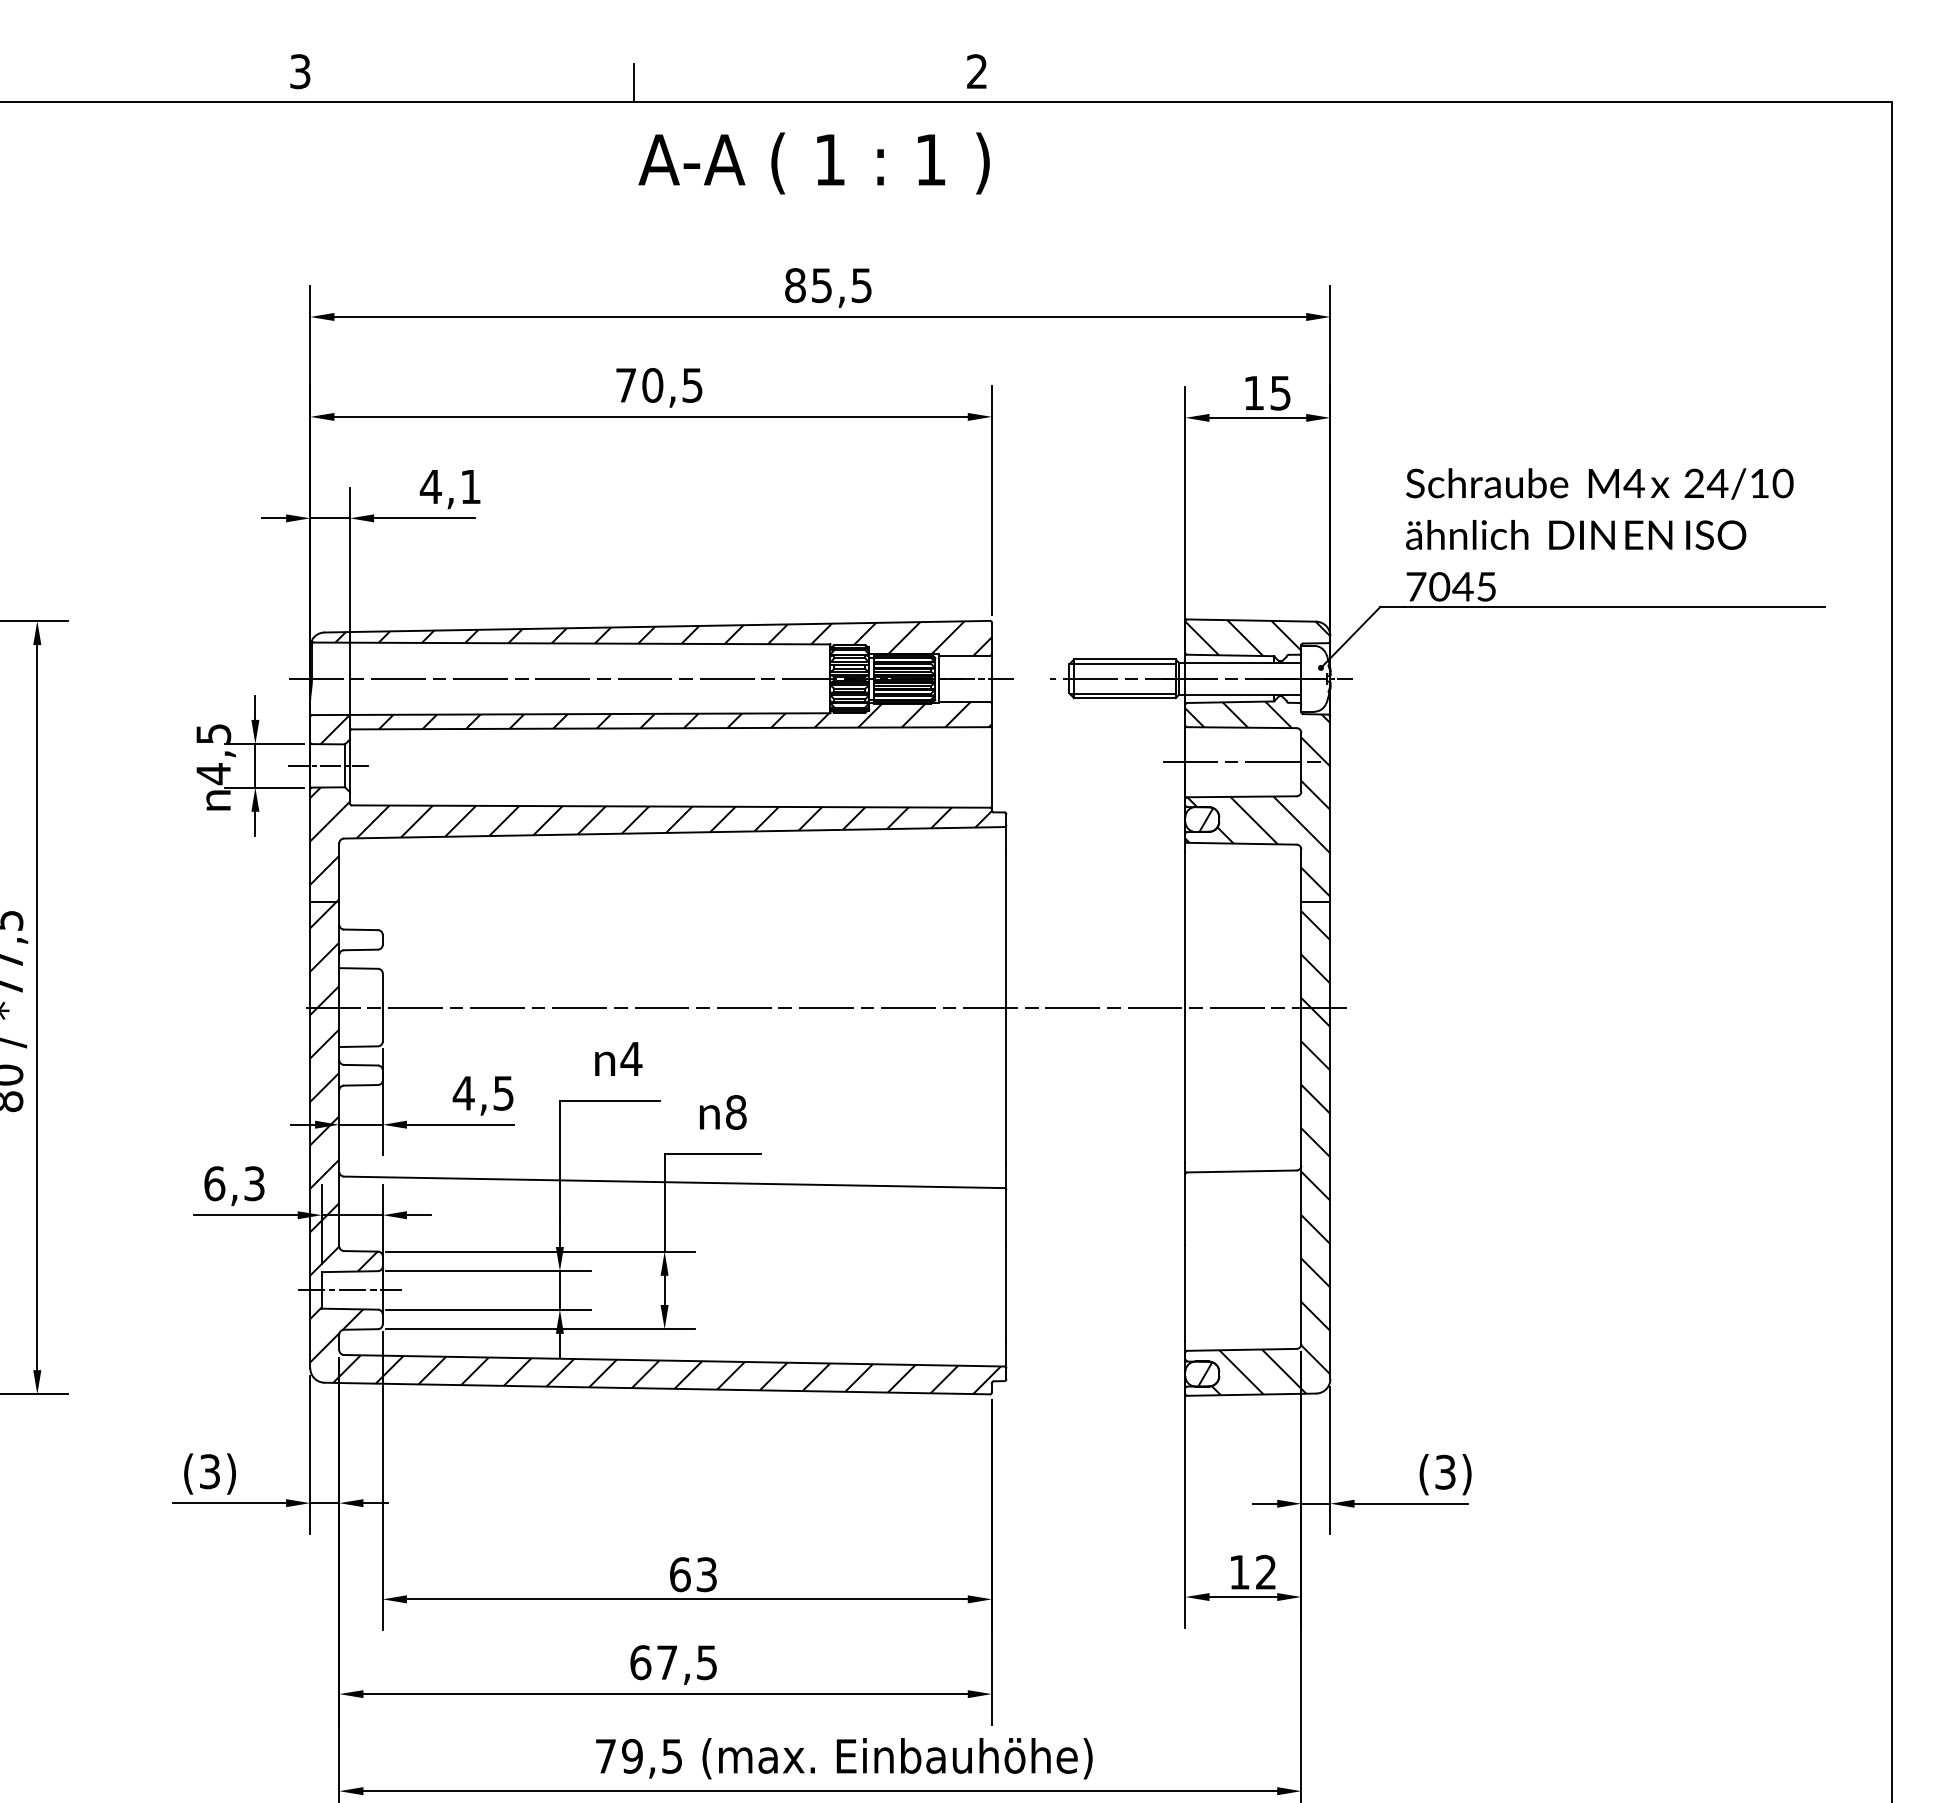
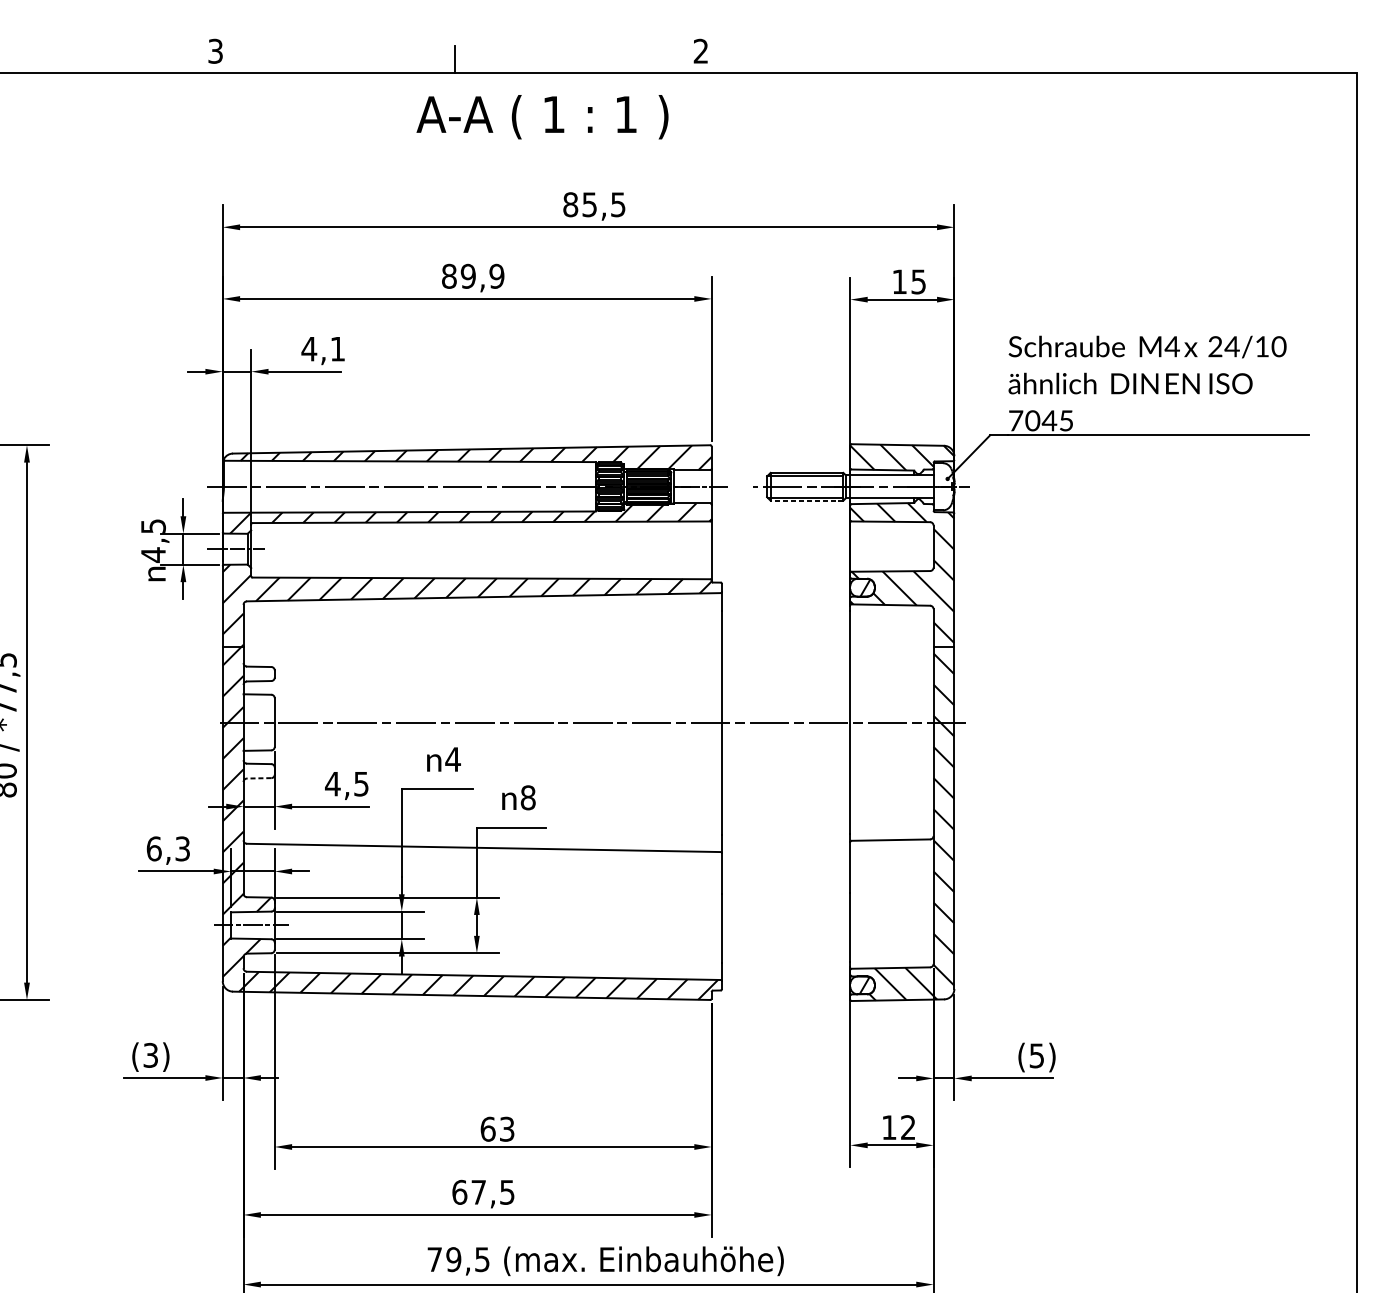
text: (813, 163) -> (542, 117), moved
text: (658, 385) -> (472, 276), 70,5 -> 89,9
line: (1124, 698) -> (806, 500), solid -> dashed
line: (1241, 762) -> (890, 546), removed
line: (360, 1085) -> (258, 778), solid -> dashed
text: (1445, 1471) -> (1036, 1055), (3) -> (5)

